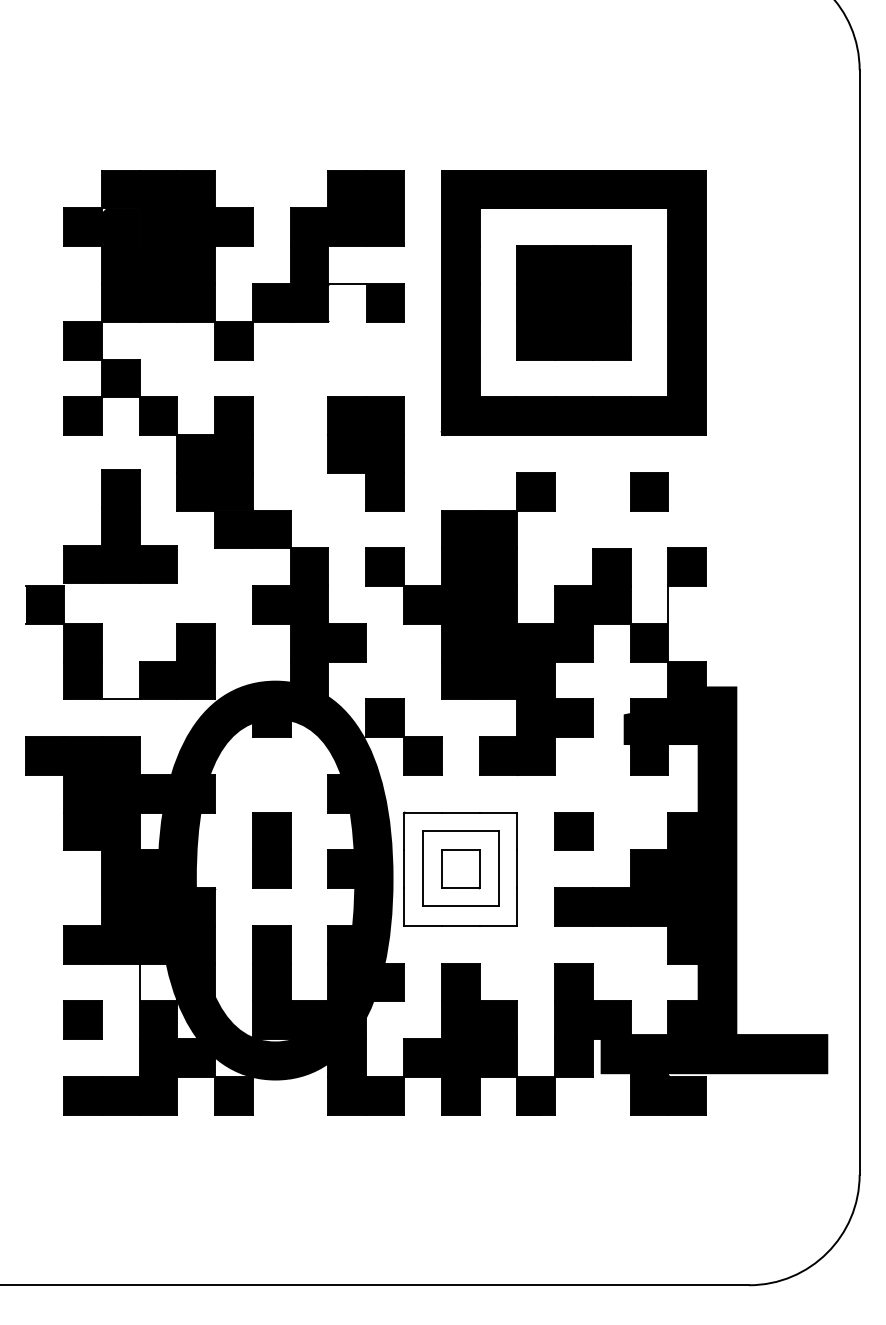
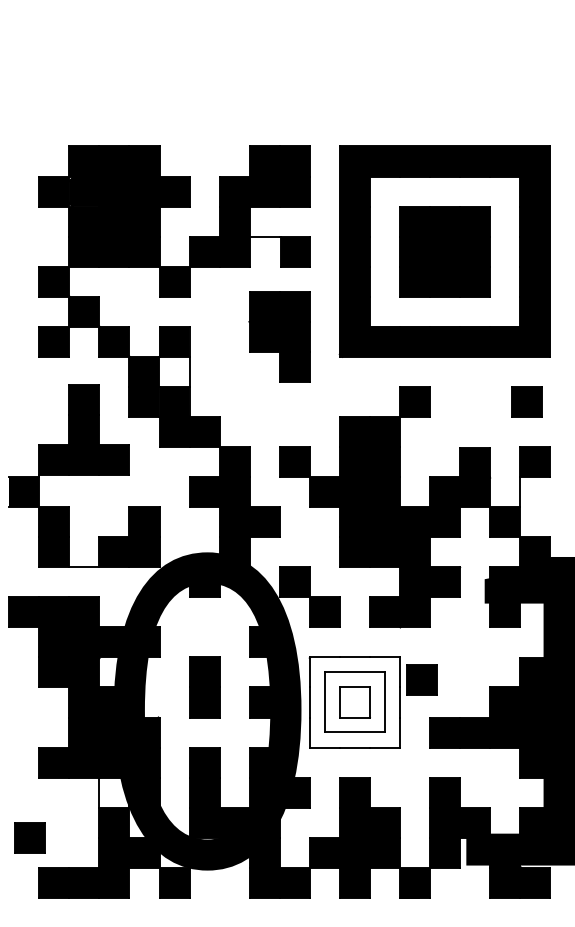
fill: (234, 453) -> (174, 371), removed
part: (365, 453) -> (279, 336), moved
part: (649, 491) -> (527, 401), moved
part: (573, 831) -> (421, 679), moved
part: (82, 1019) -> (30, 837), moved

